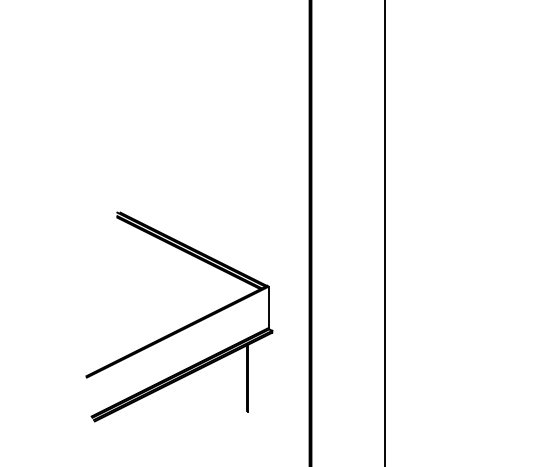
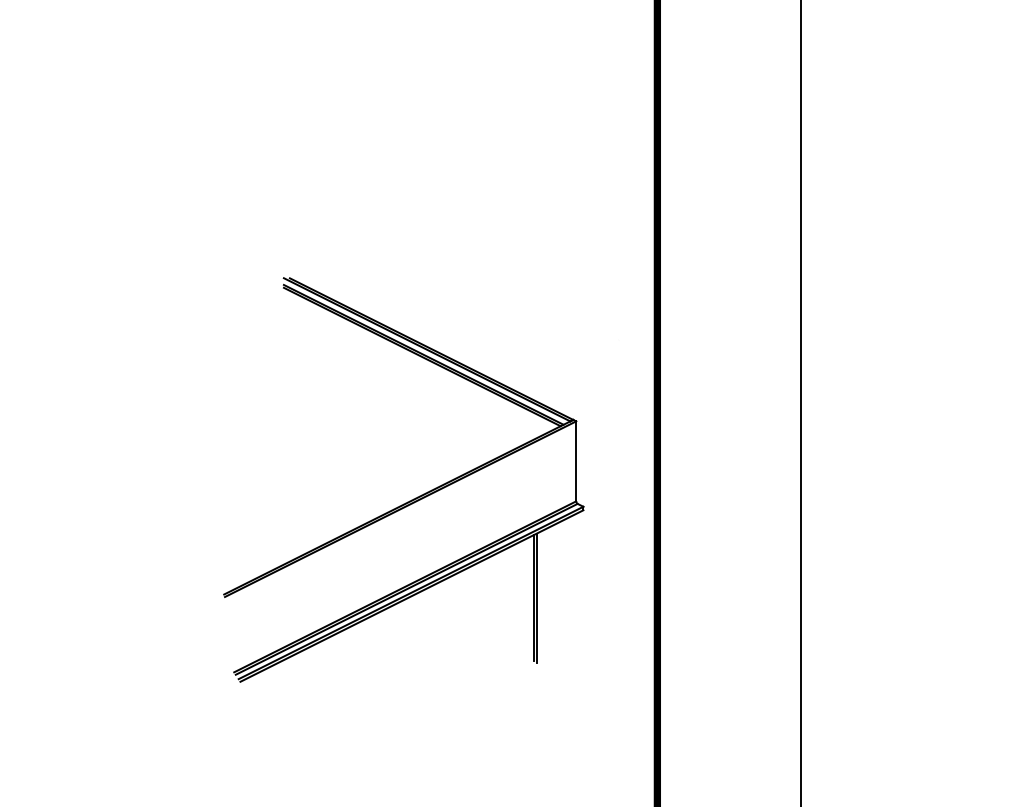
part: (183, 326) -> (411, 498), moved

